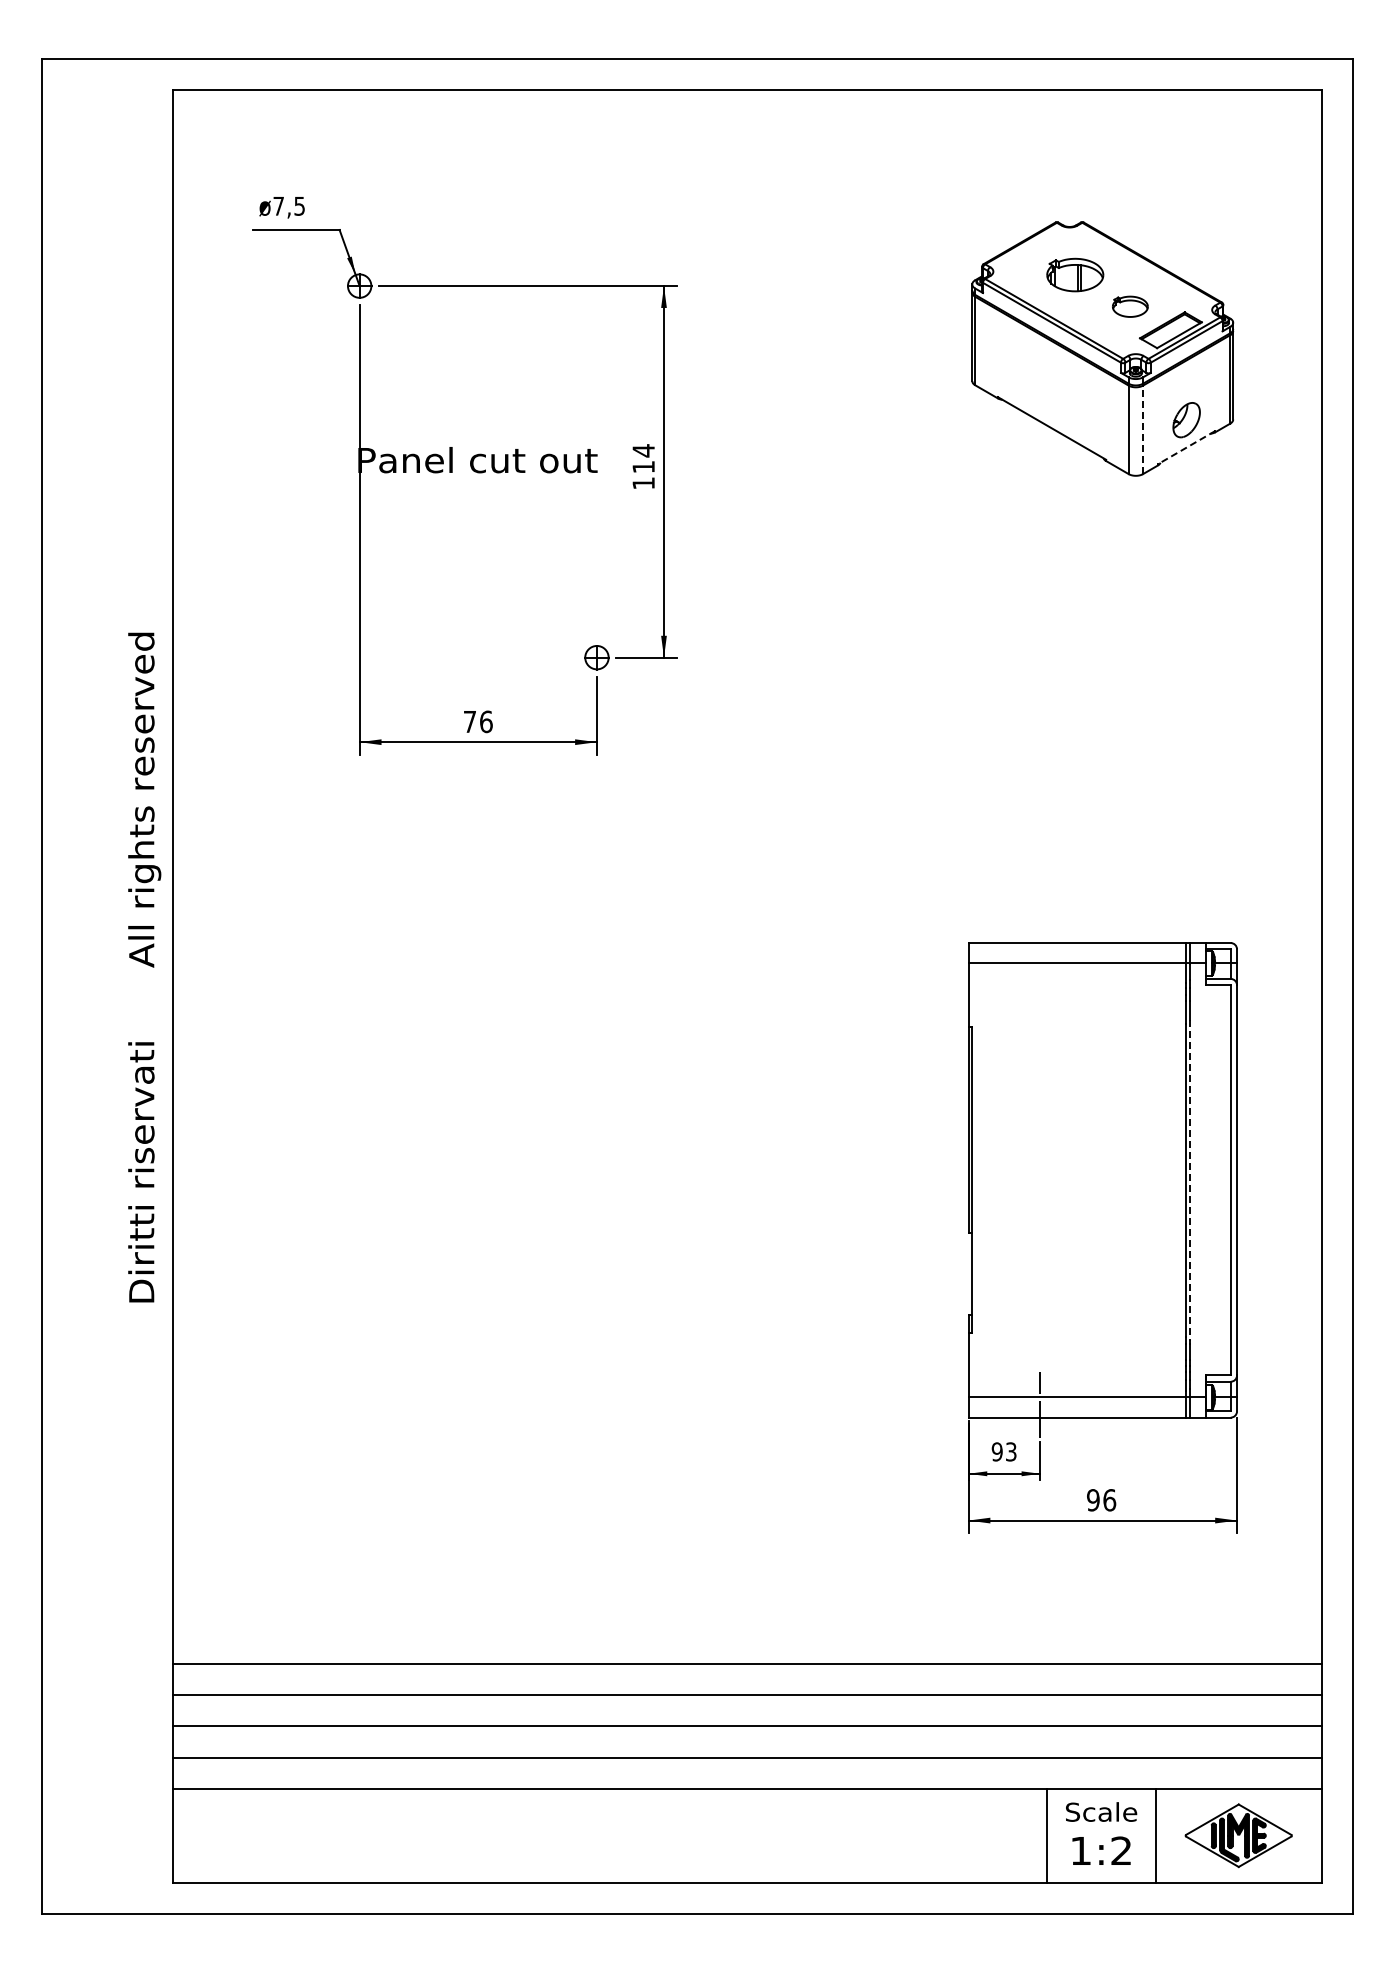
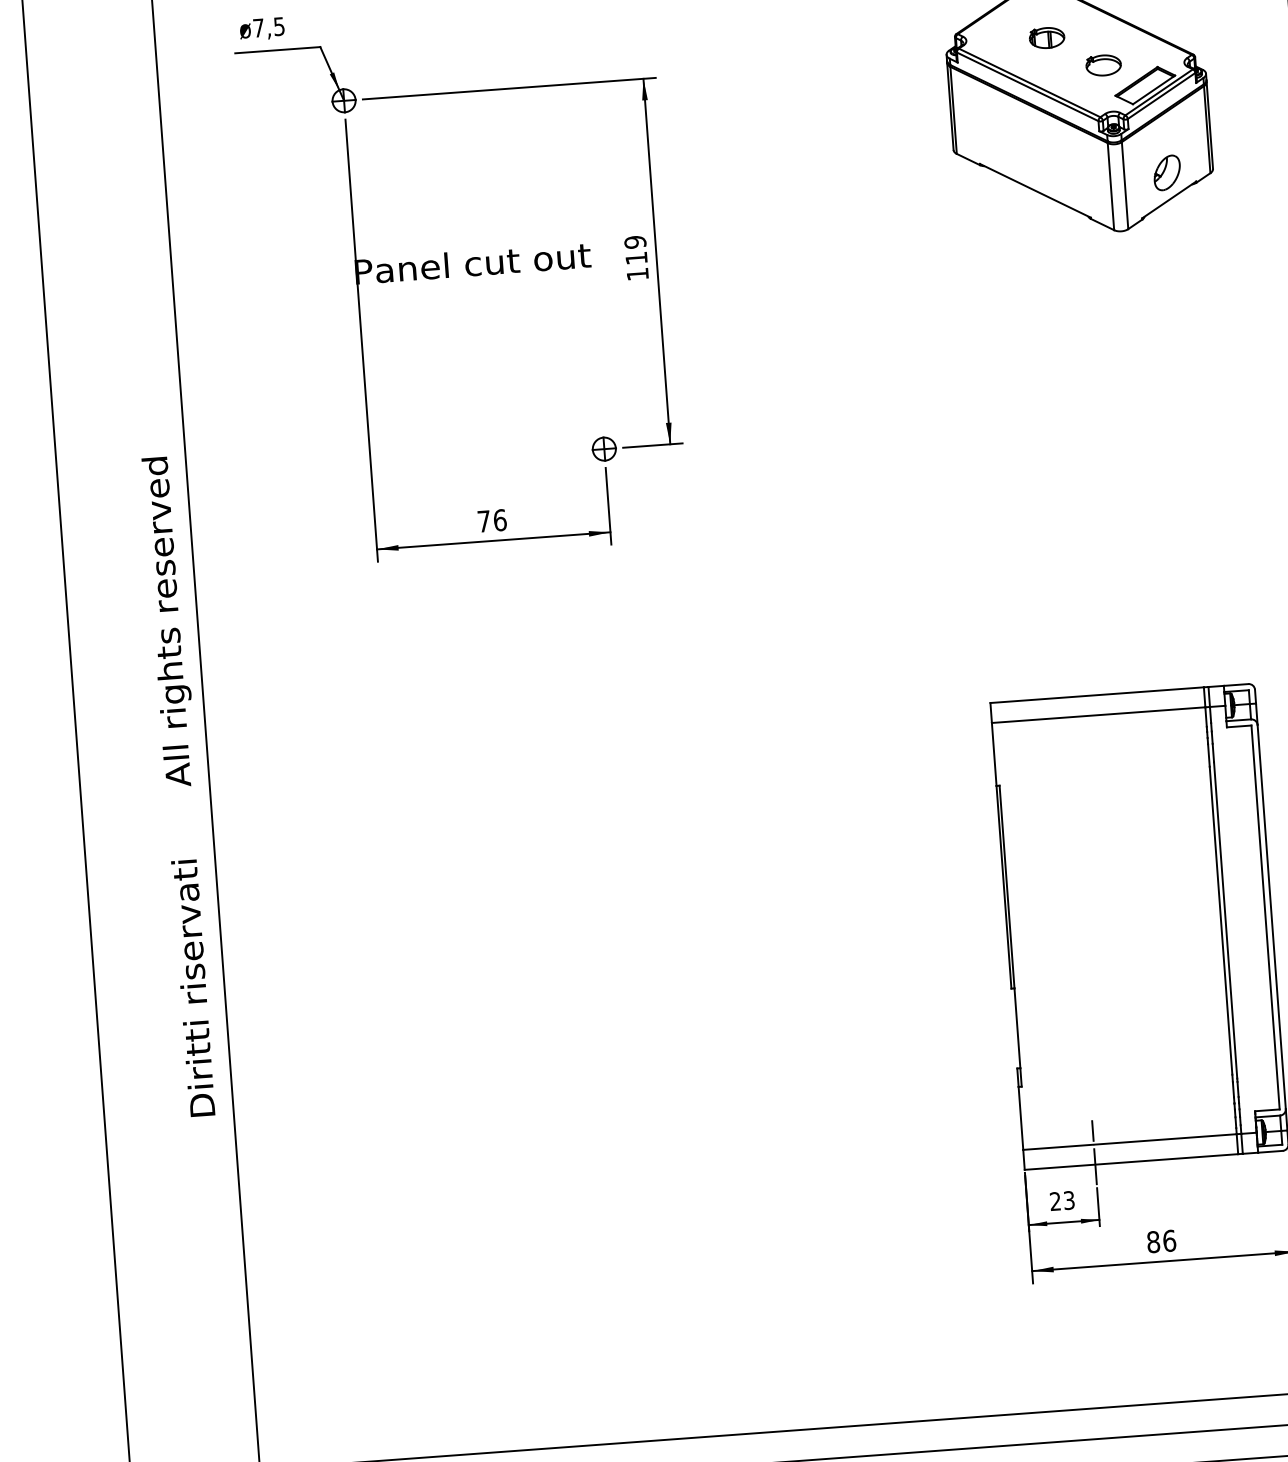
part: (1074, 274) -> (1046, 37), size x0.62
line: (1143, 429) -> (1125, 185), dashed -> solid
line: (1186, 447) -> (1169, 199), dashed -> solid
text: (643, 450) -> (635, 242), 114 -> 119
line: (1190, 1180) -> (1225, 920), dashed -> solid
text: (996, 1451) -> (1054, 1201), 93 -> 23
text: (1093, 1500) -> (1153, 1242), 96 -> 86

